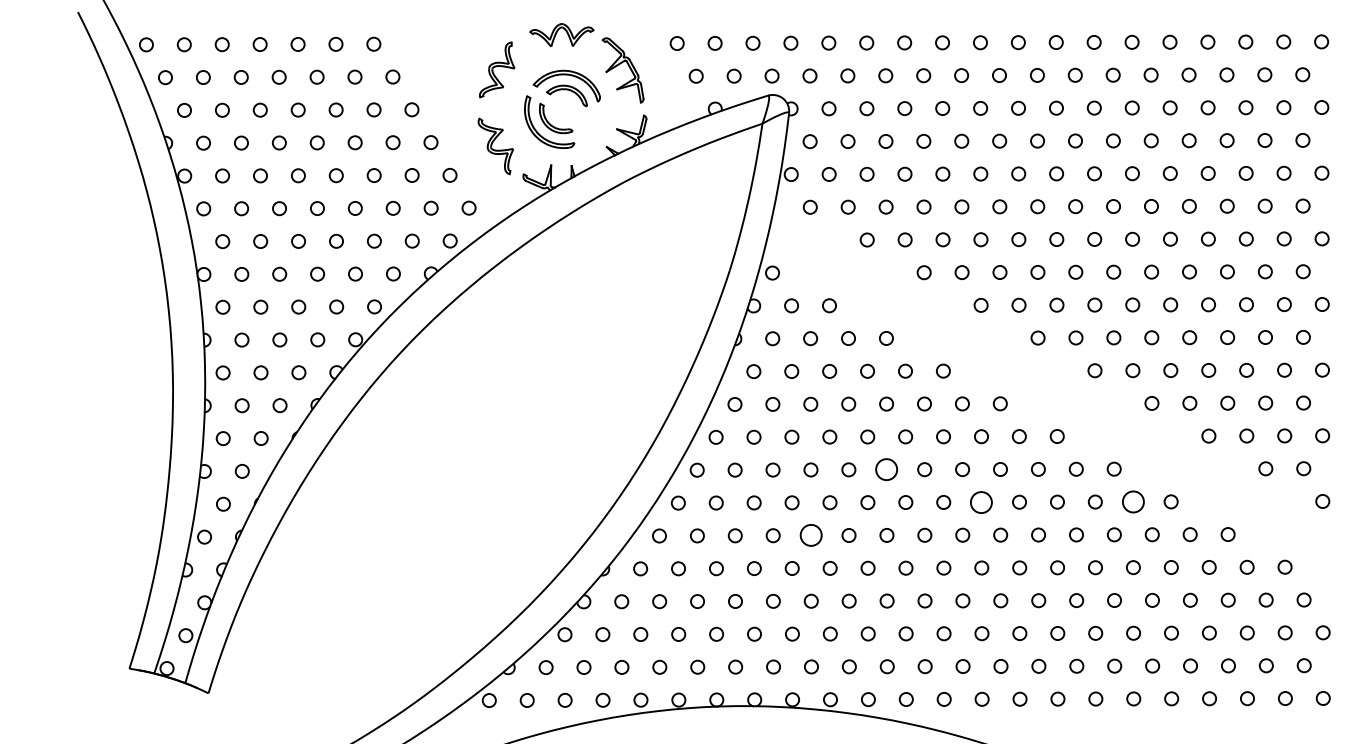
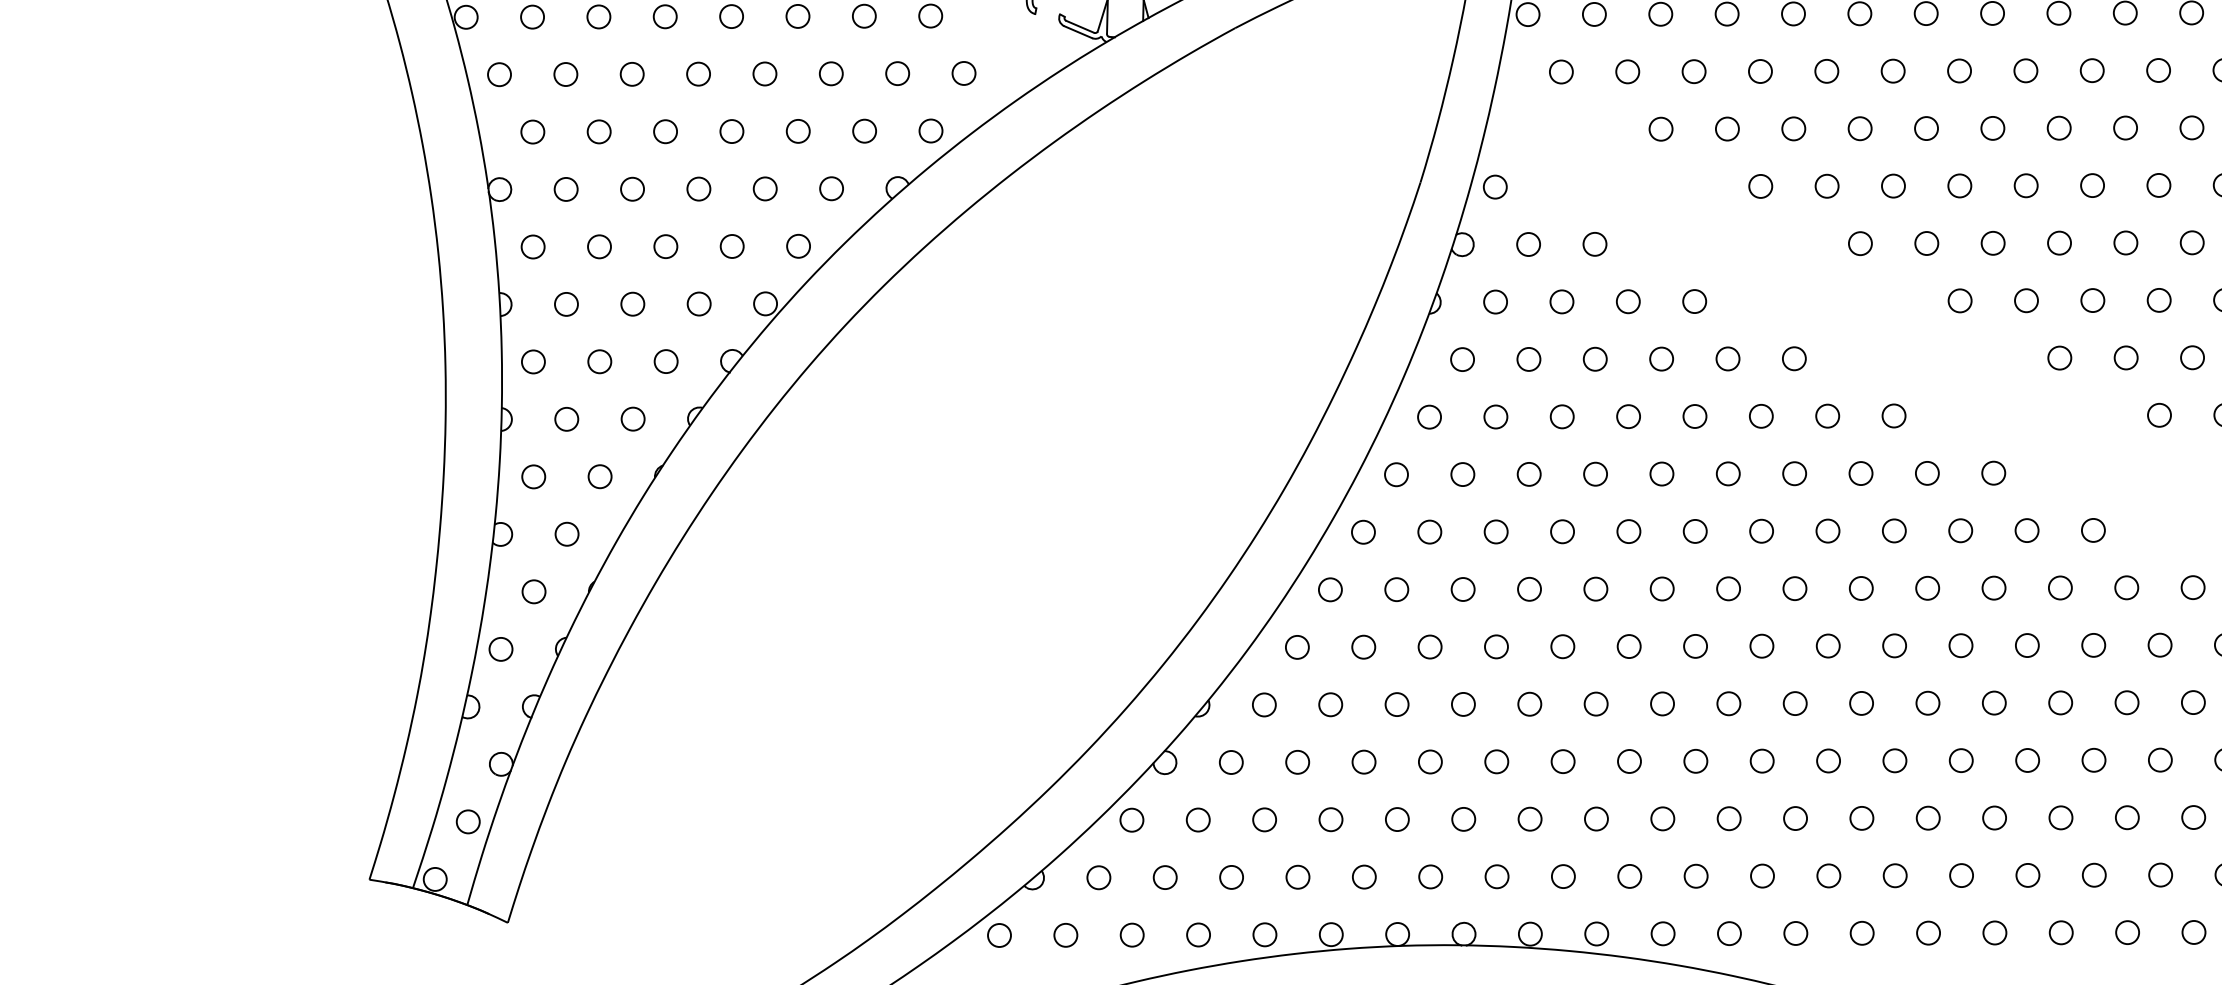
circle: (886, 469) -> (1694, 530), size x0.62
circle: (981, 501) -> (1861, 586), size x0.62
circle: (1132, 501) -> (2125, 586), size x0.62
circle: (810, 535) -> (1561, 646), size x0.62

